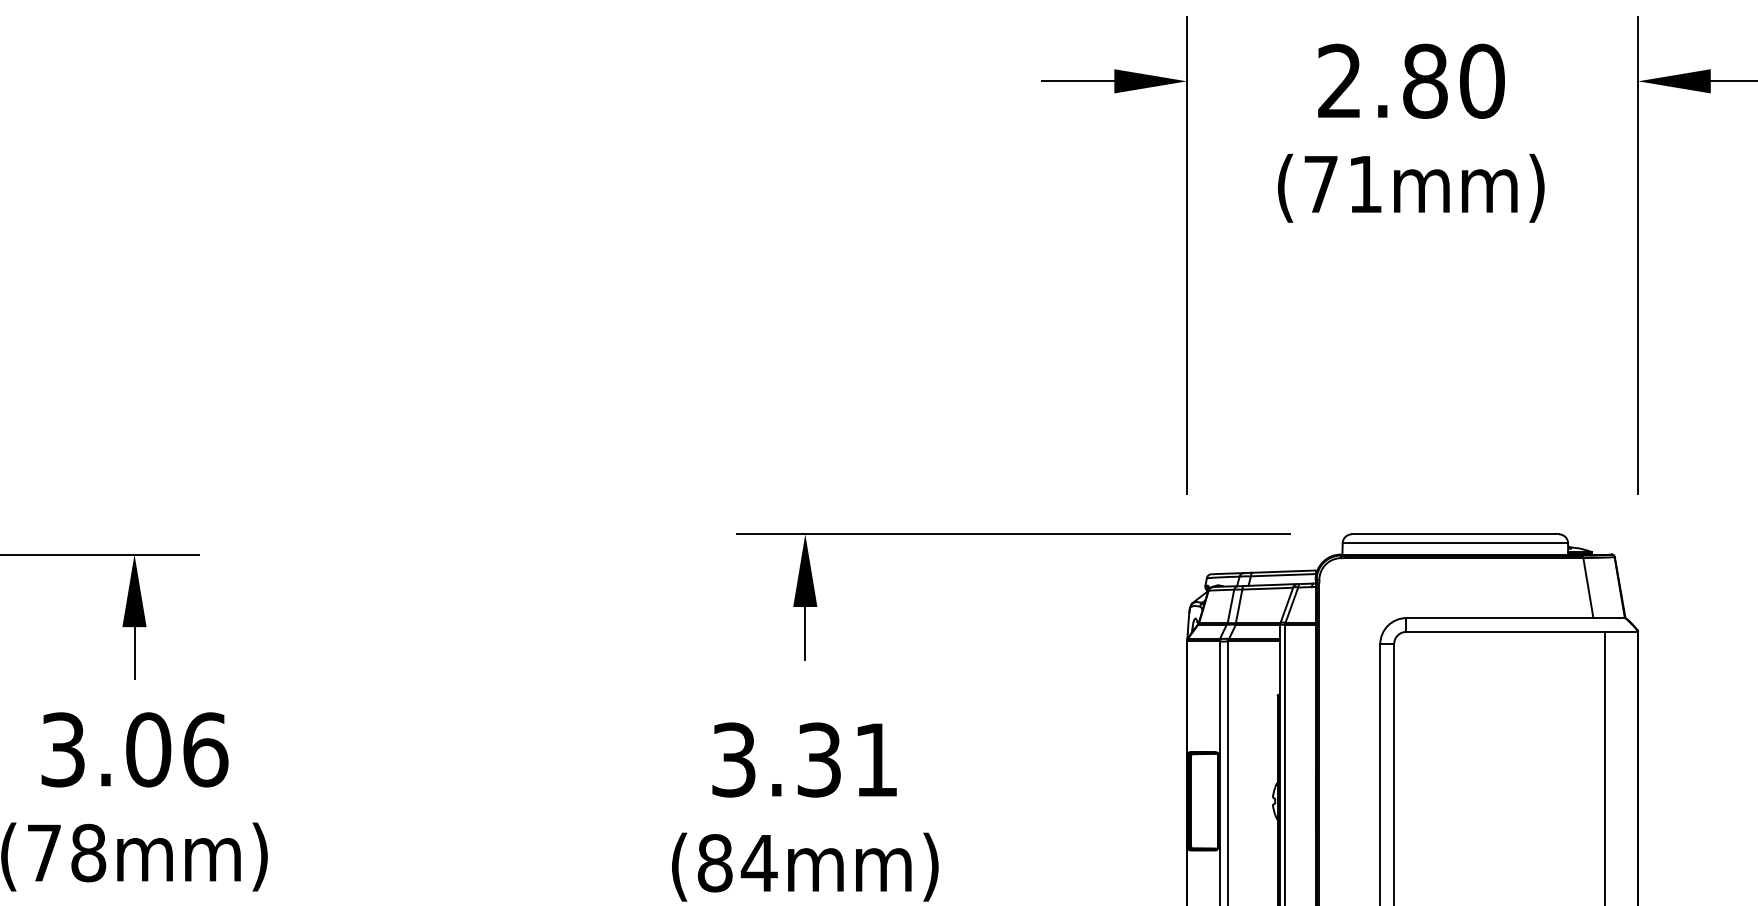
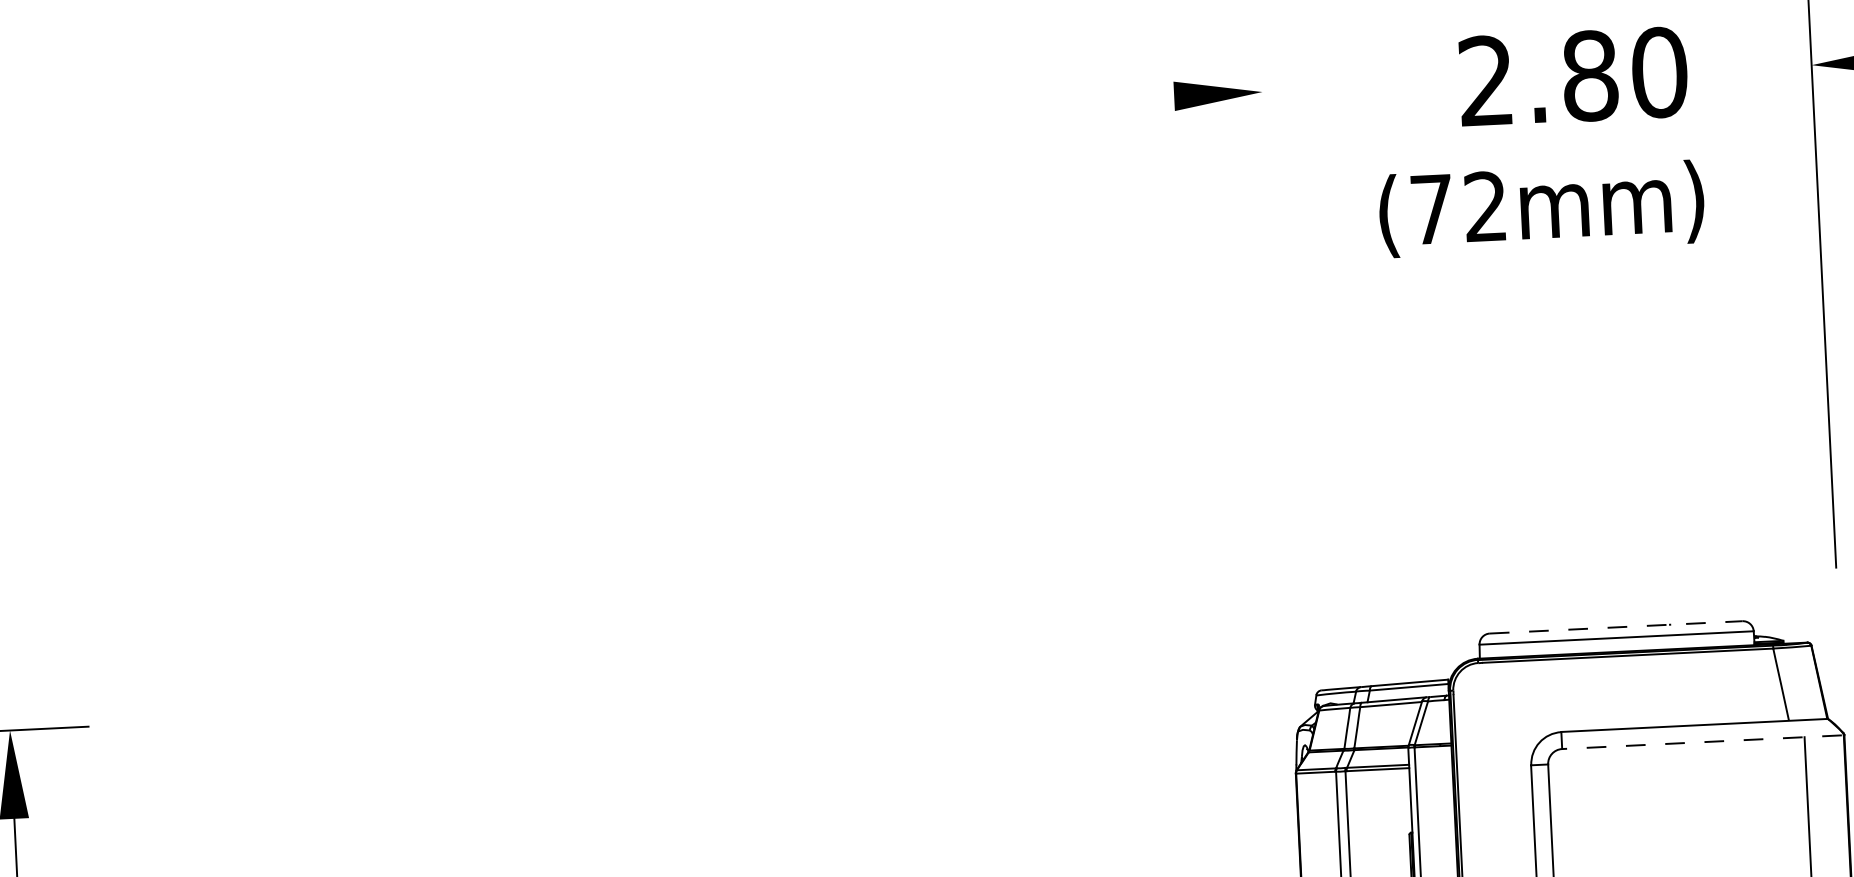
text: (1411, 80) -> (1573, 75), moved
line: (1077, 81) -> (1129, 98), removed
text: (1364, 183) -> (1484, 205), (71mm) -> (72mm)
line: (1186, 255) -> (1272, 304), removed
part: (1013, 534) -> (1078, 653), removed
line: (1455, 534) -> (1616, 627), solid -> dashed
line: (1521, 631) -> (1702, 741), solid -> dashed

